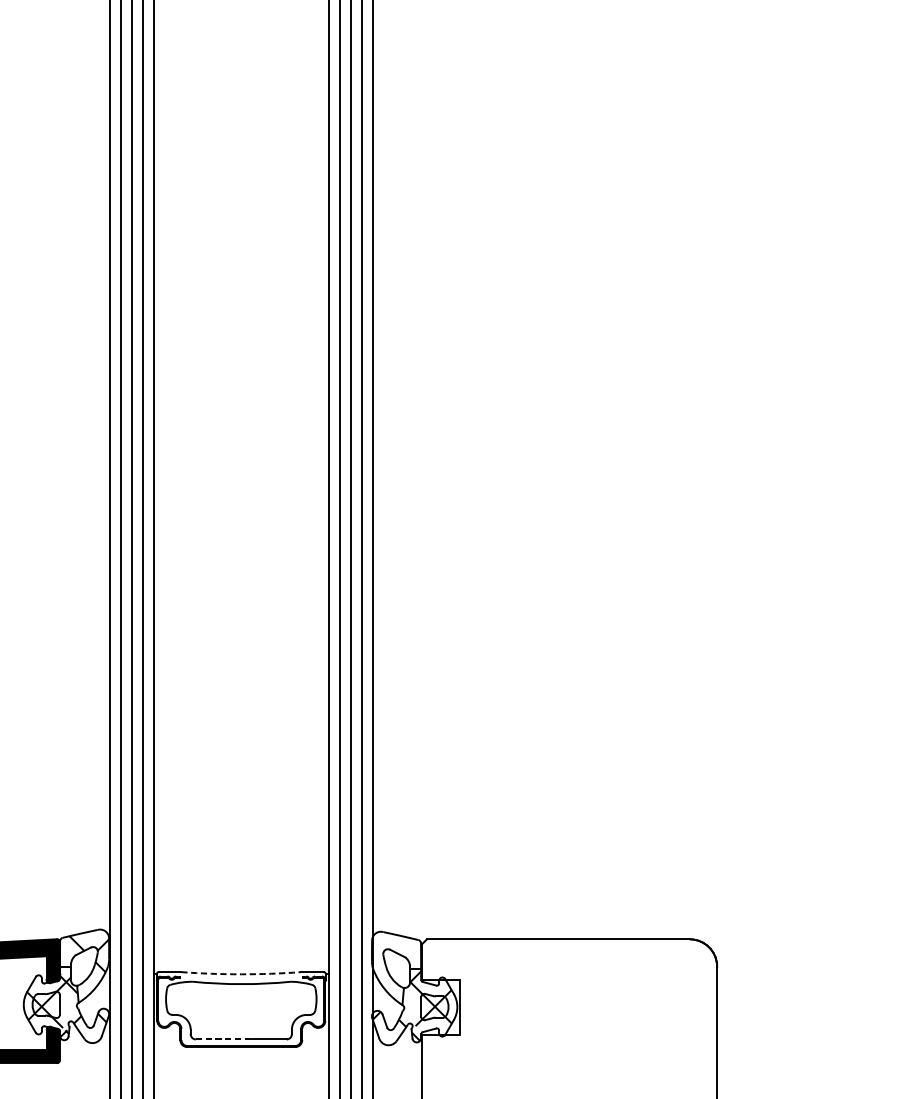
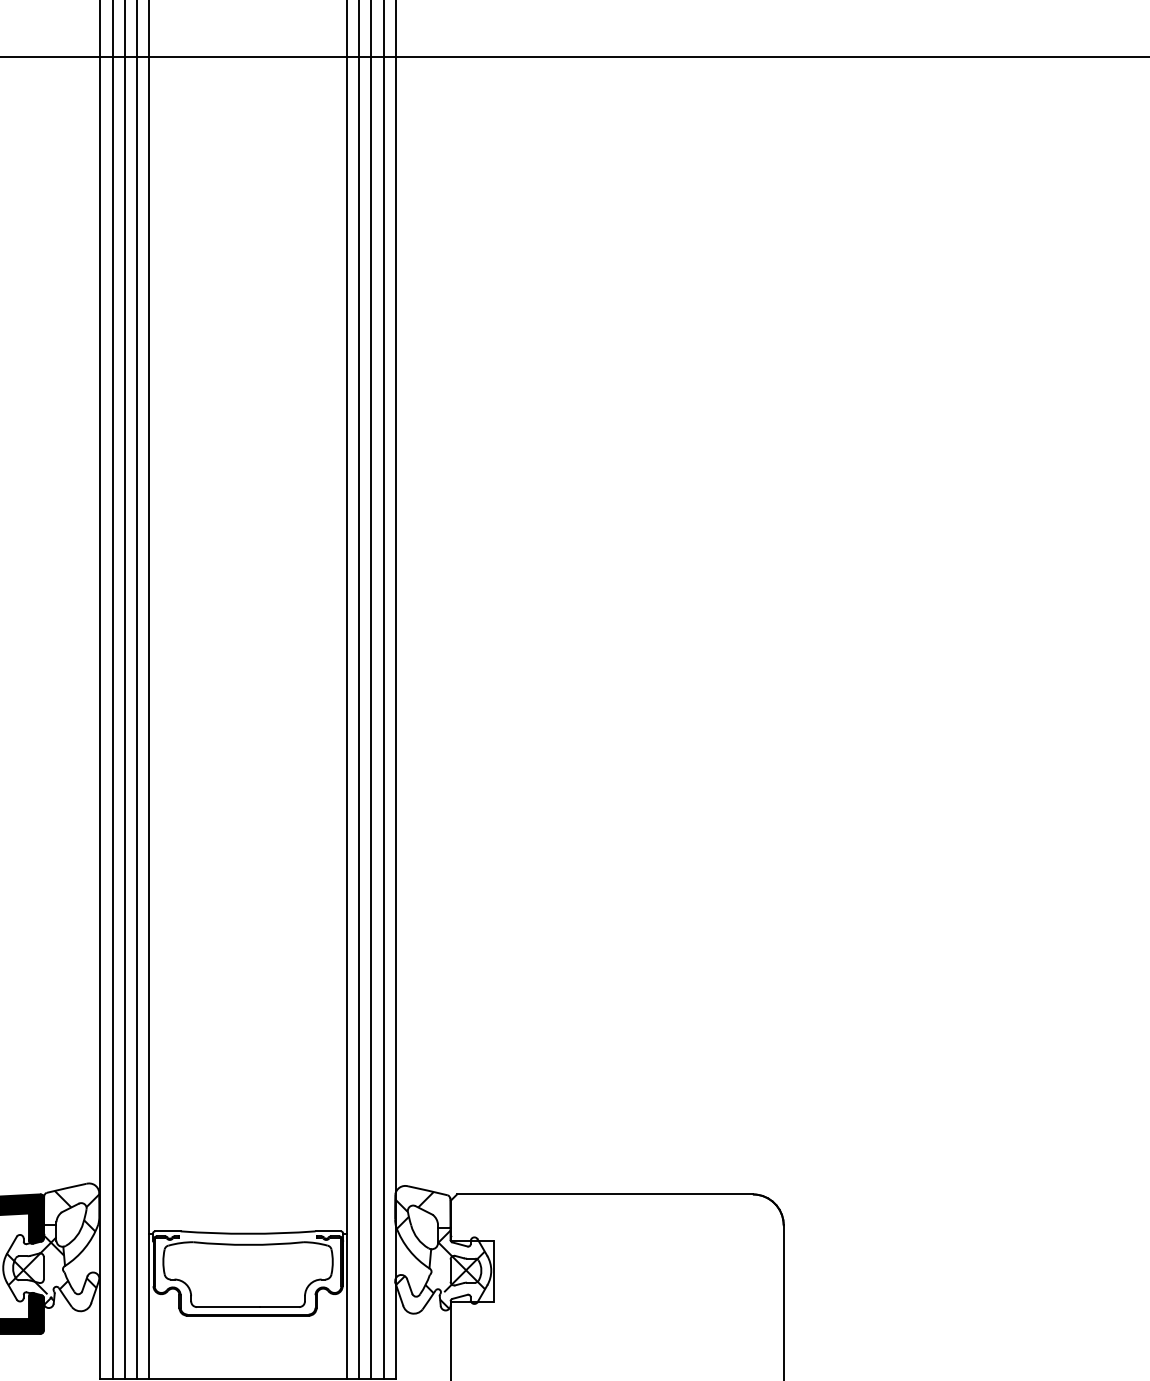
hatch: (389, 953) -> (414, 1210), added
arc: (241, 974) -> (248, 1233), dashed -> solid
line: (223, 1039) -> (228, 1307), dashed -> solid

